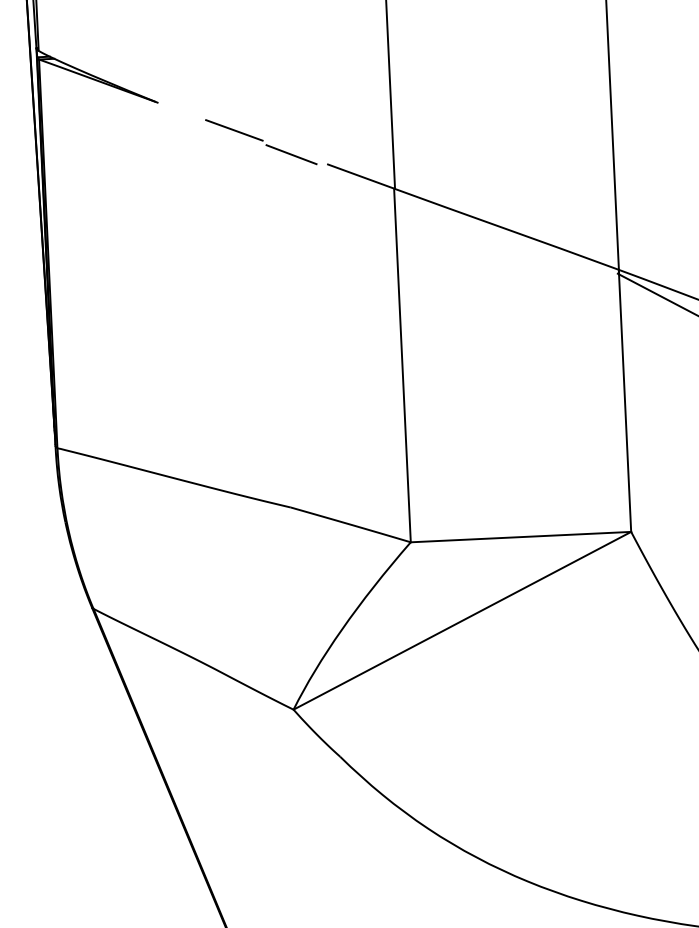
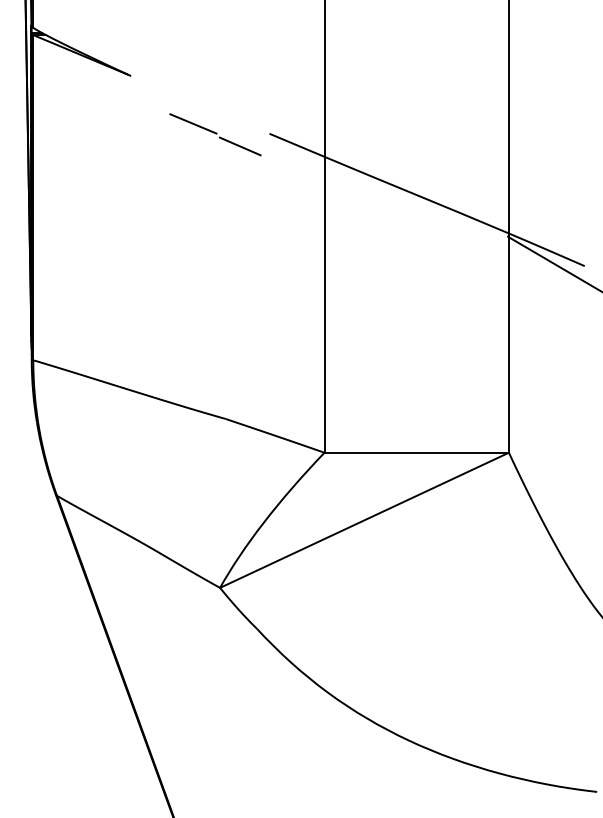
part: (261, 141) -> (215, 134), moved

